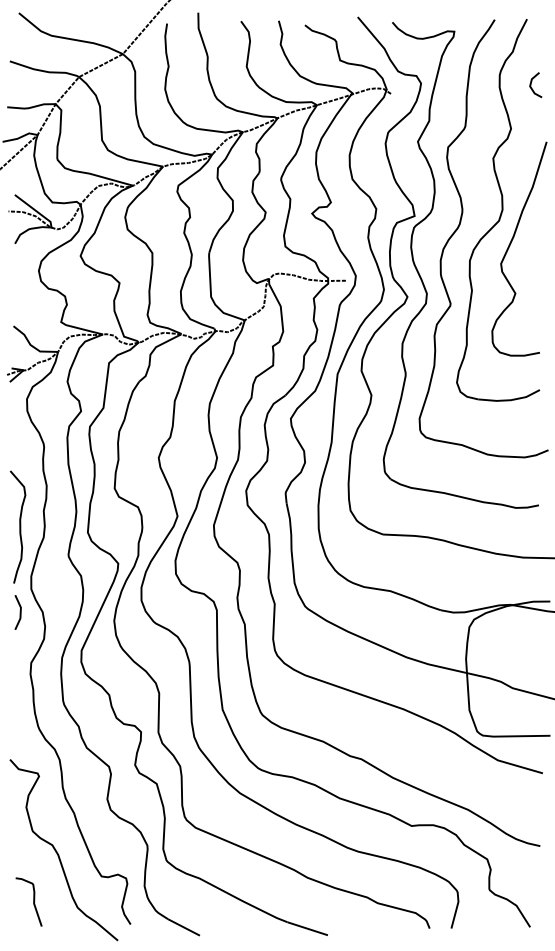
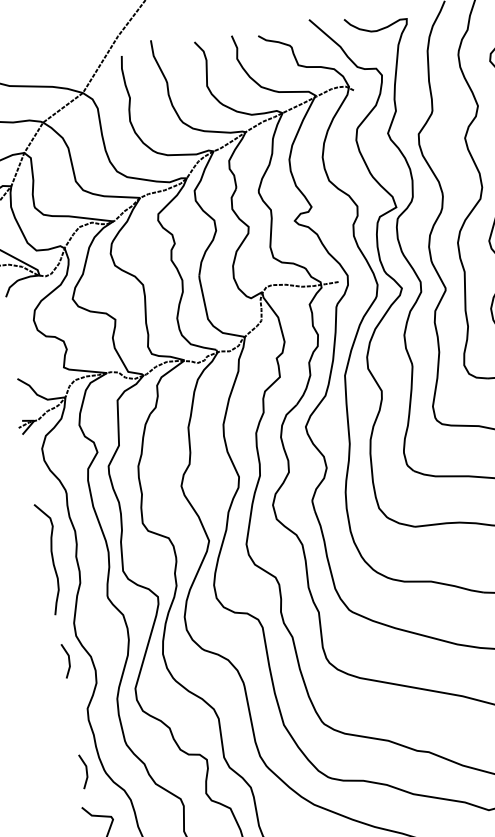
curve: (19, 526) -> (51, 557), moved
line: (19, 724) -> (85, 771), added

